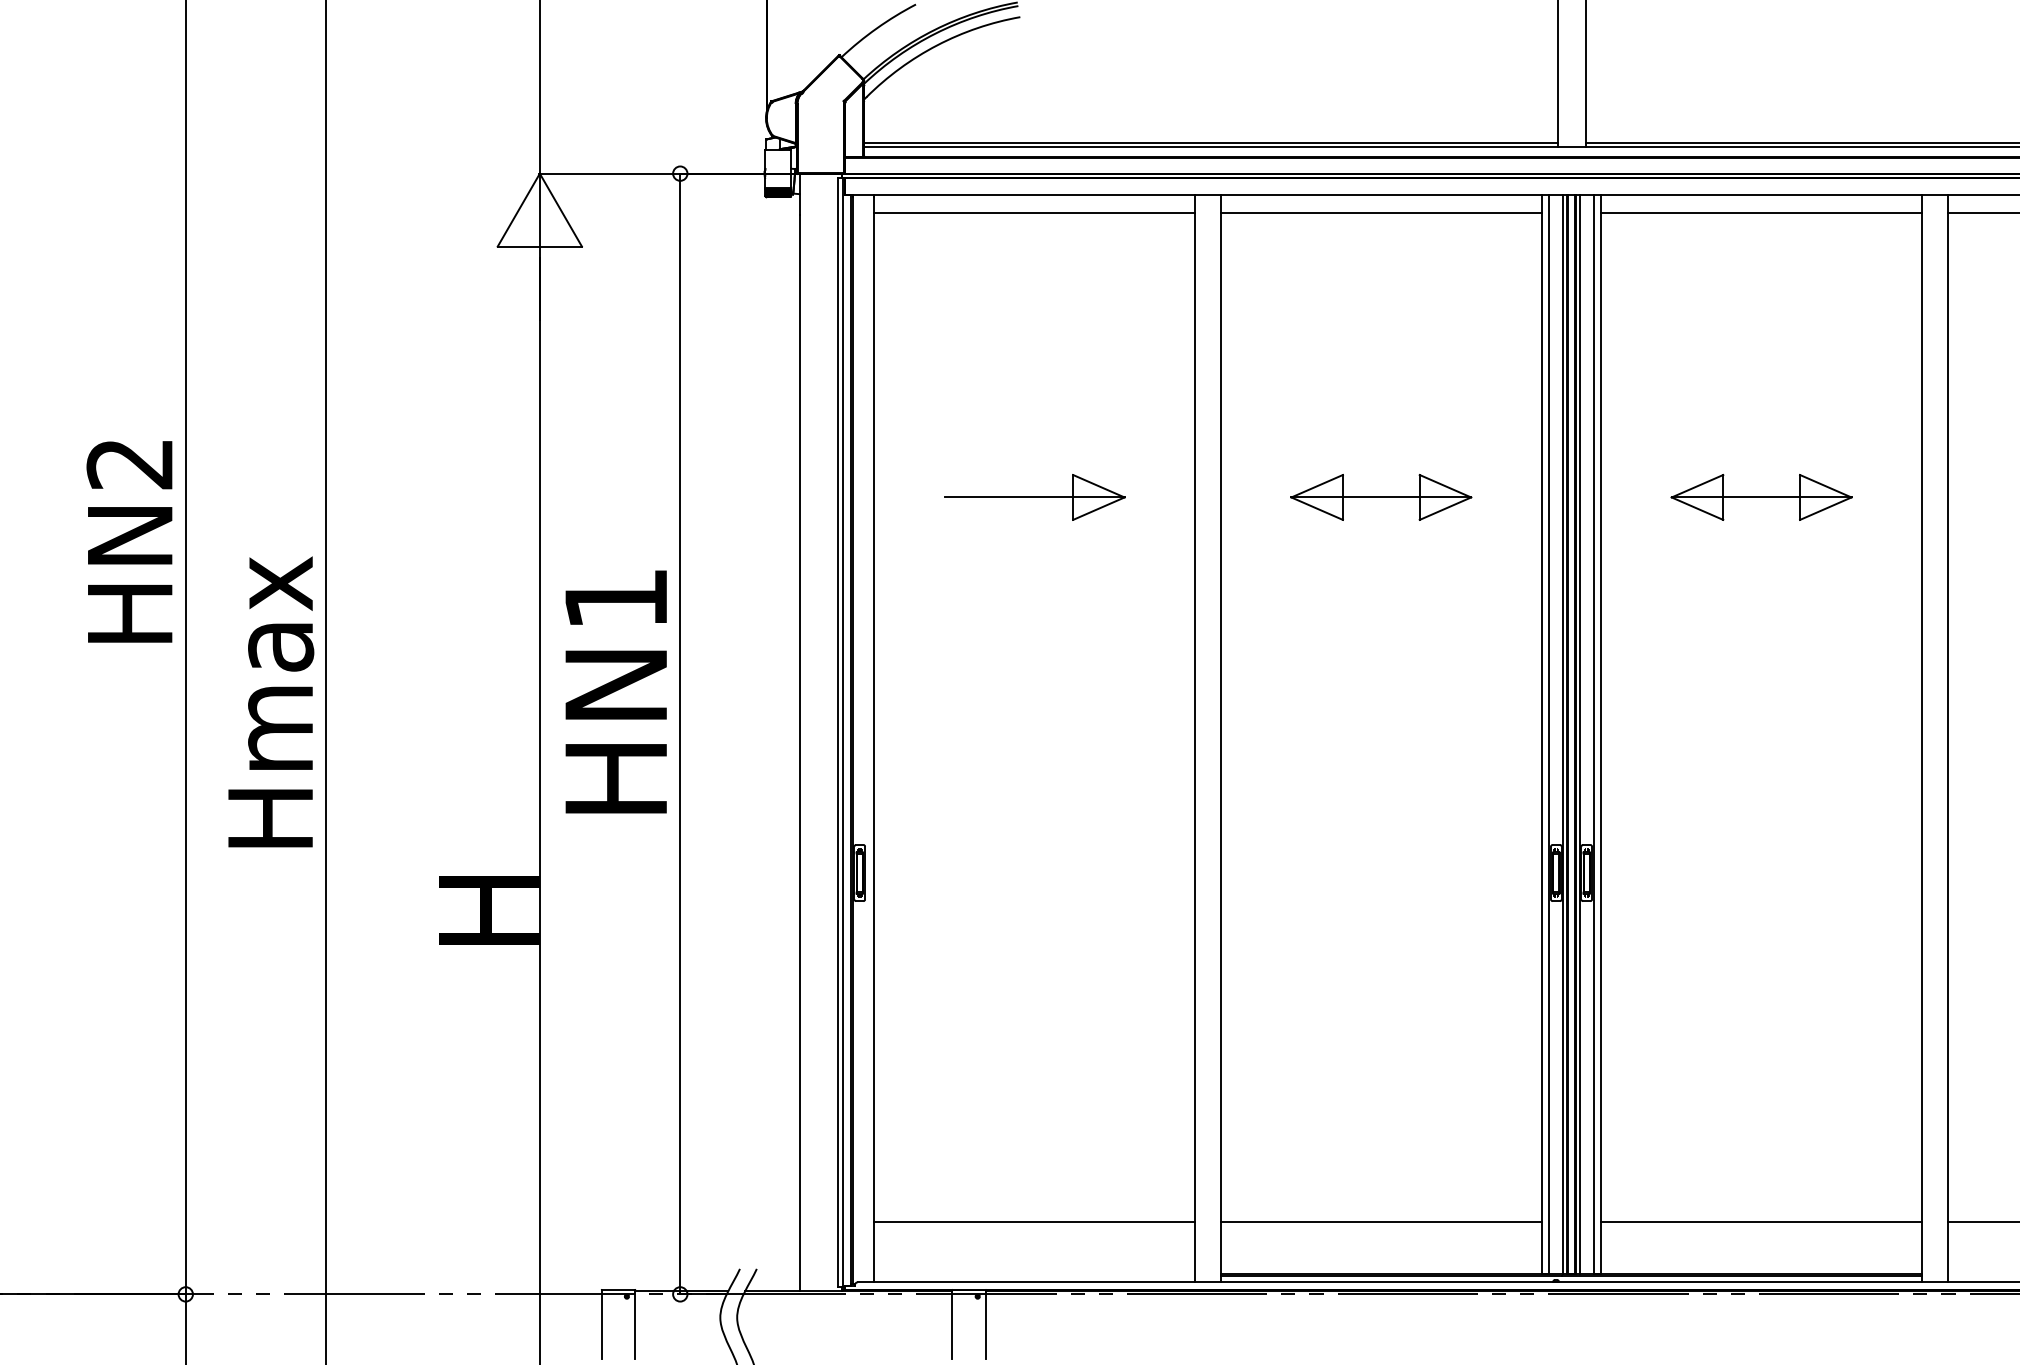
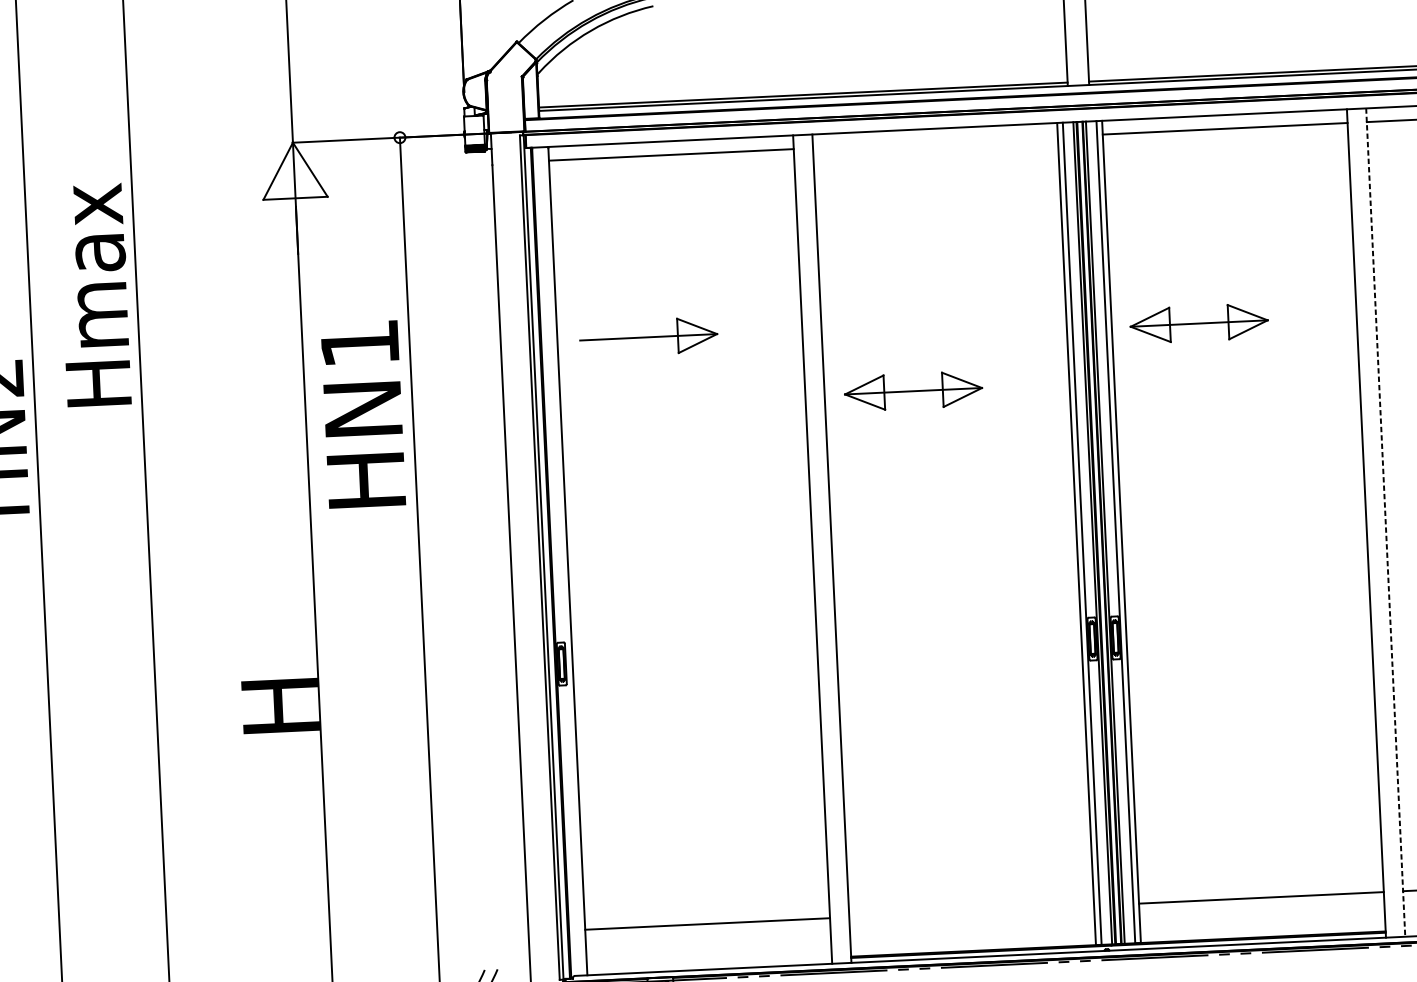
line: (1380, 212) -> (934, 142), removed
part: (1034, 497) -> (648, 337), moved
part: (1381, 497) -> (913, 391), moved
part: (1761, 497) -> (1199, 323), moved
text: (615, 691) -> (362, 414), moved
text: (271, 701) -> (95, 294), moved
line: (1947, 738) -> (1385, 522), solid -> dashed
line: (1380, 1222) -> (971, 911), removed

